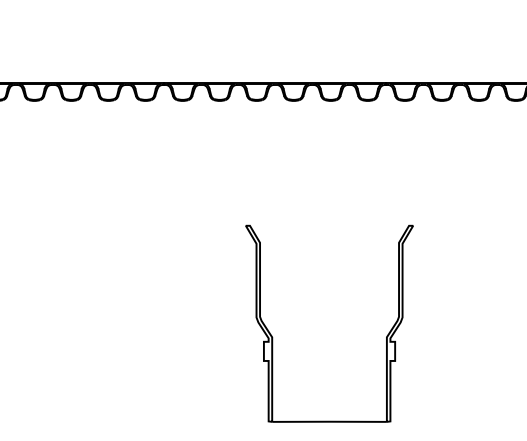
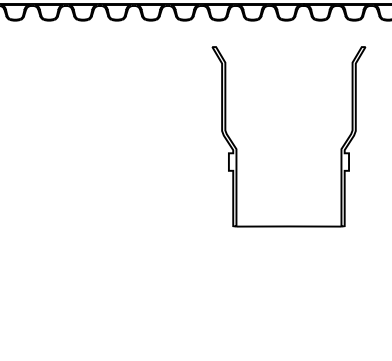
part: (273, 337) -> (237, 149), moved

